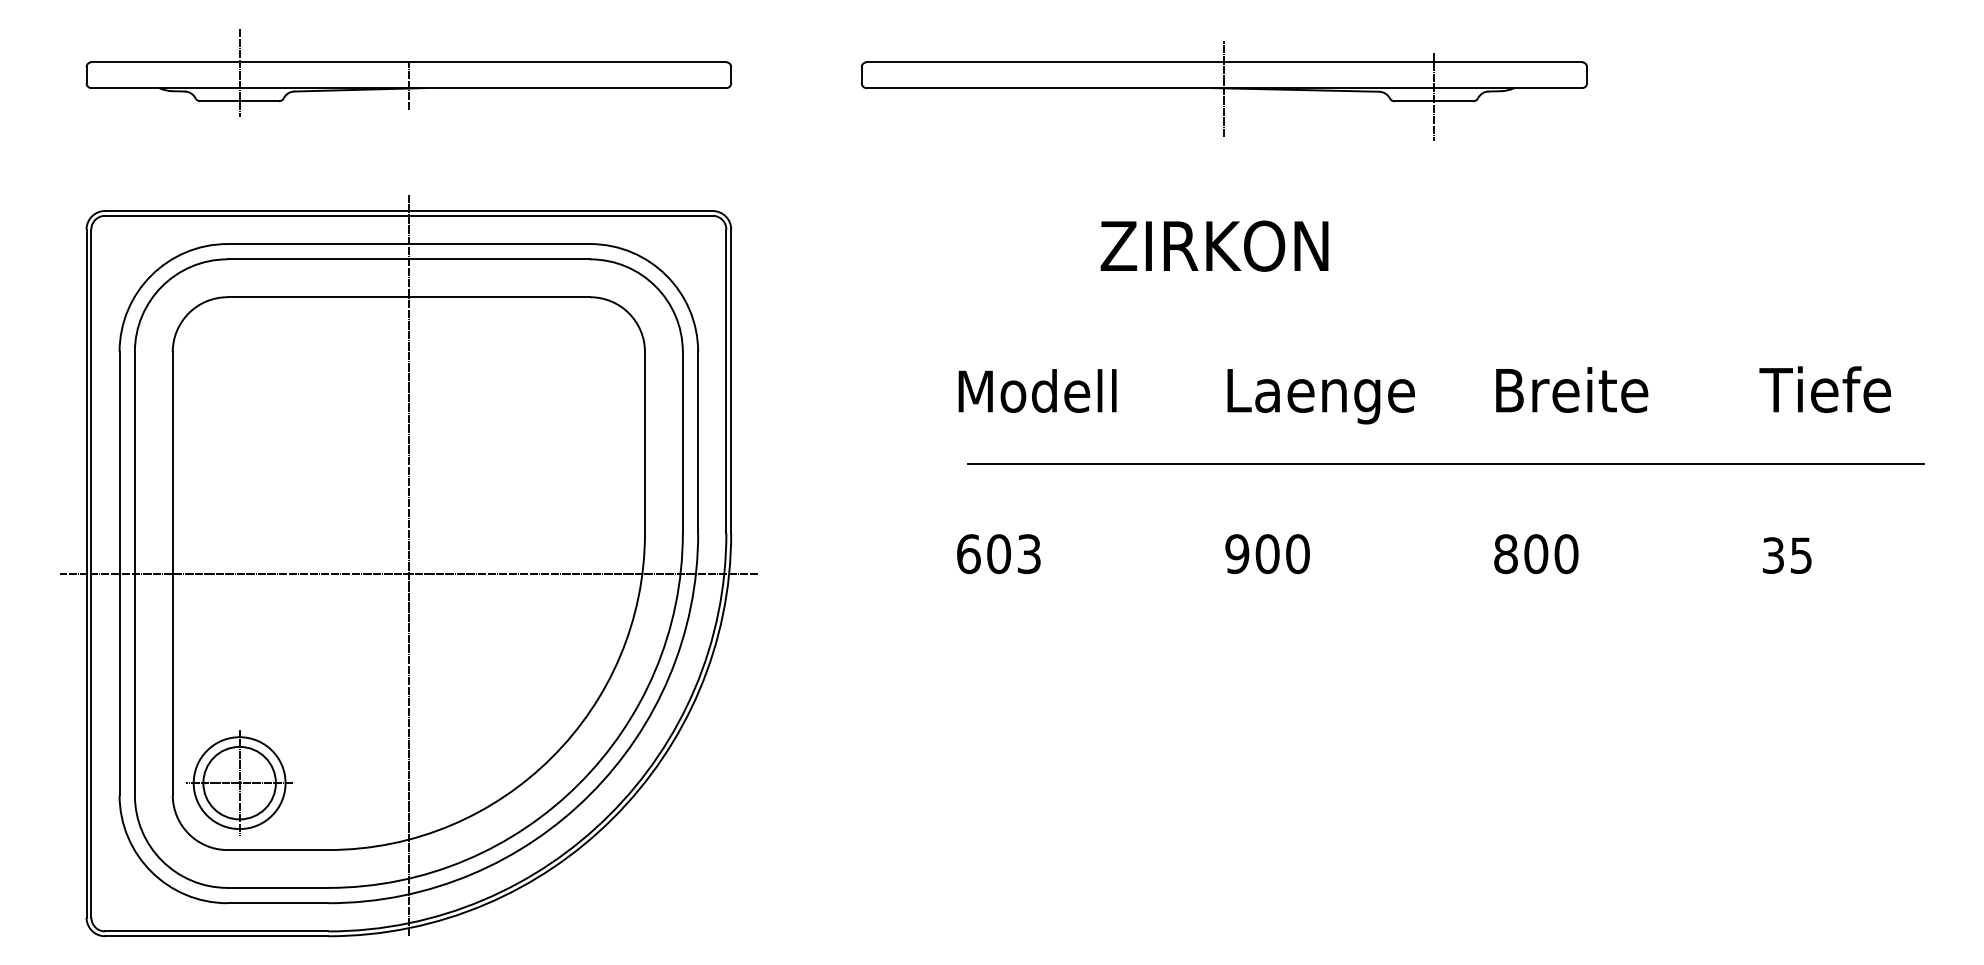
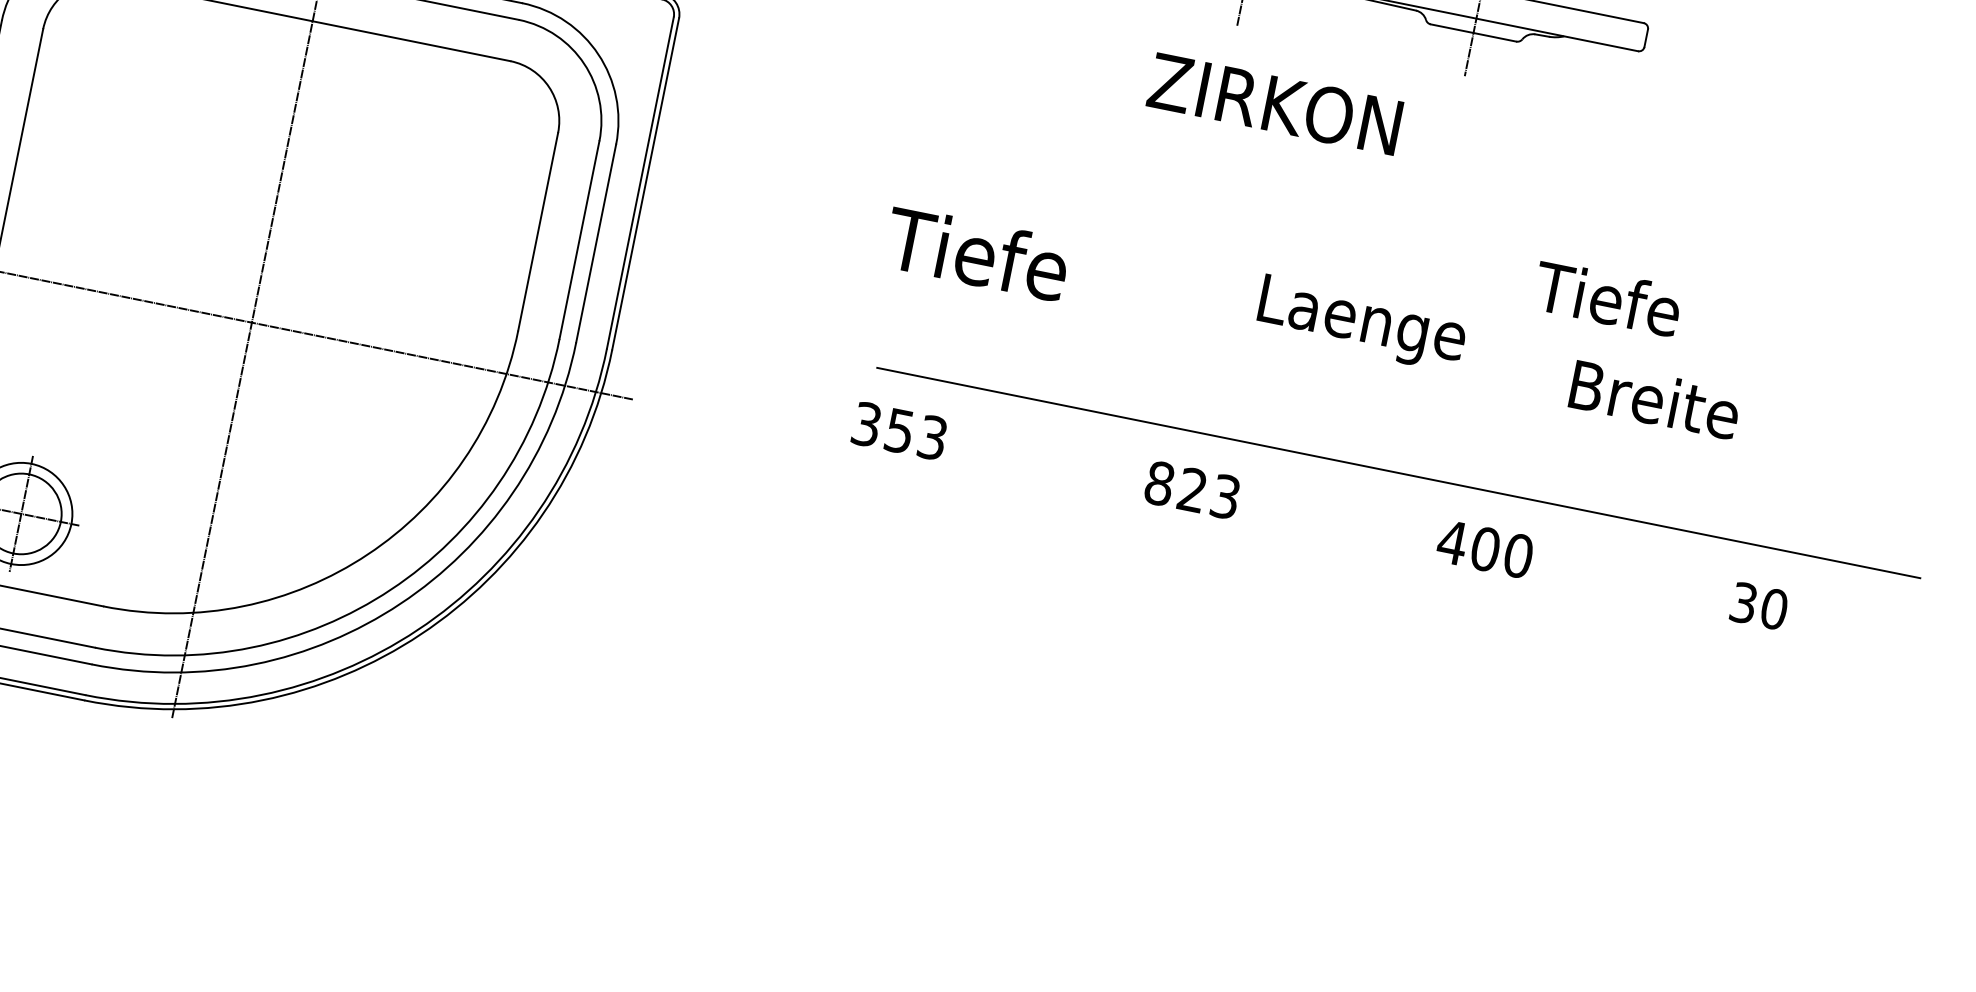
text: (1214, 245) -> (1275, 103), moved
text: (1035, 384) -> (976, 254), Modell -> Tiefe
text: (1572, 389) -> (1655, 399), moved
text: (1824, 389) -> (1606, 298), moved
text: (1320, 396) -> (1361, 323), moved
line: (1445, 463) -> (1398, 471), moved
text: (984, 554) -> (883, 428), 603 -> 353
text: (1267, 554) -> (1192, 490), 900 -> 823
text: (1505, 554) -> (1451, 542), 800 -> 400
text: (1801, 555) -> (1774, 609), 35 -> 30

